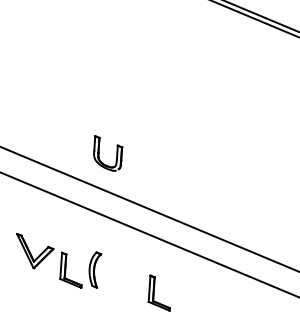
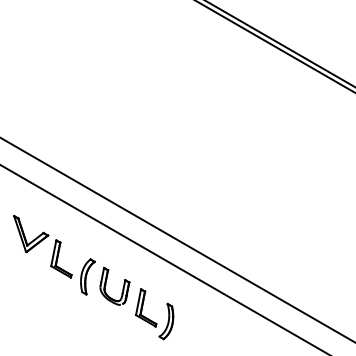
part: (99, 153) -> (106, 285), moved
part: (49, 260) -> (42, 246), moved
part: (179, 304) -> (166, 321), added

